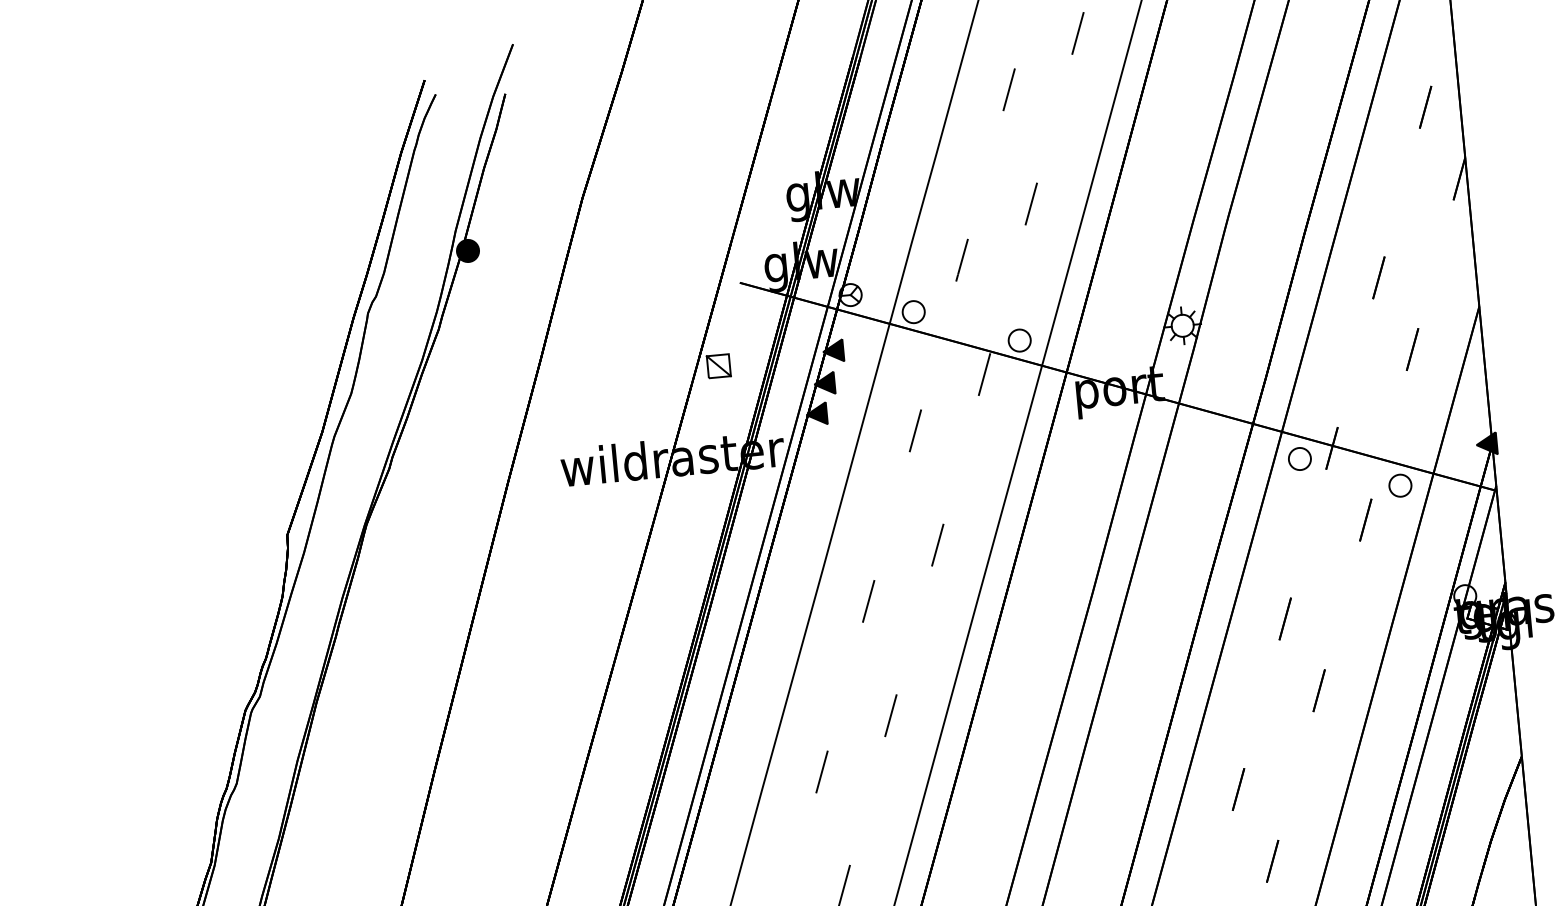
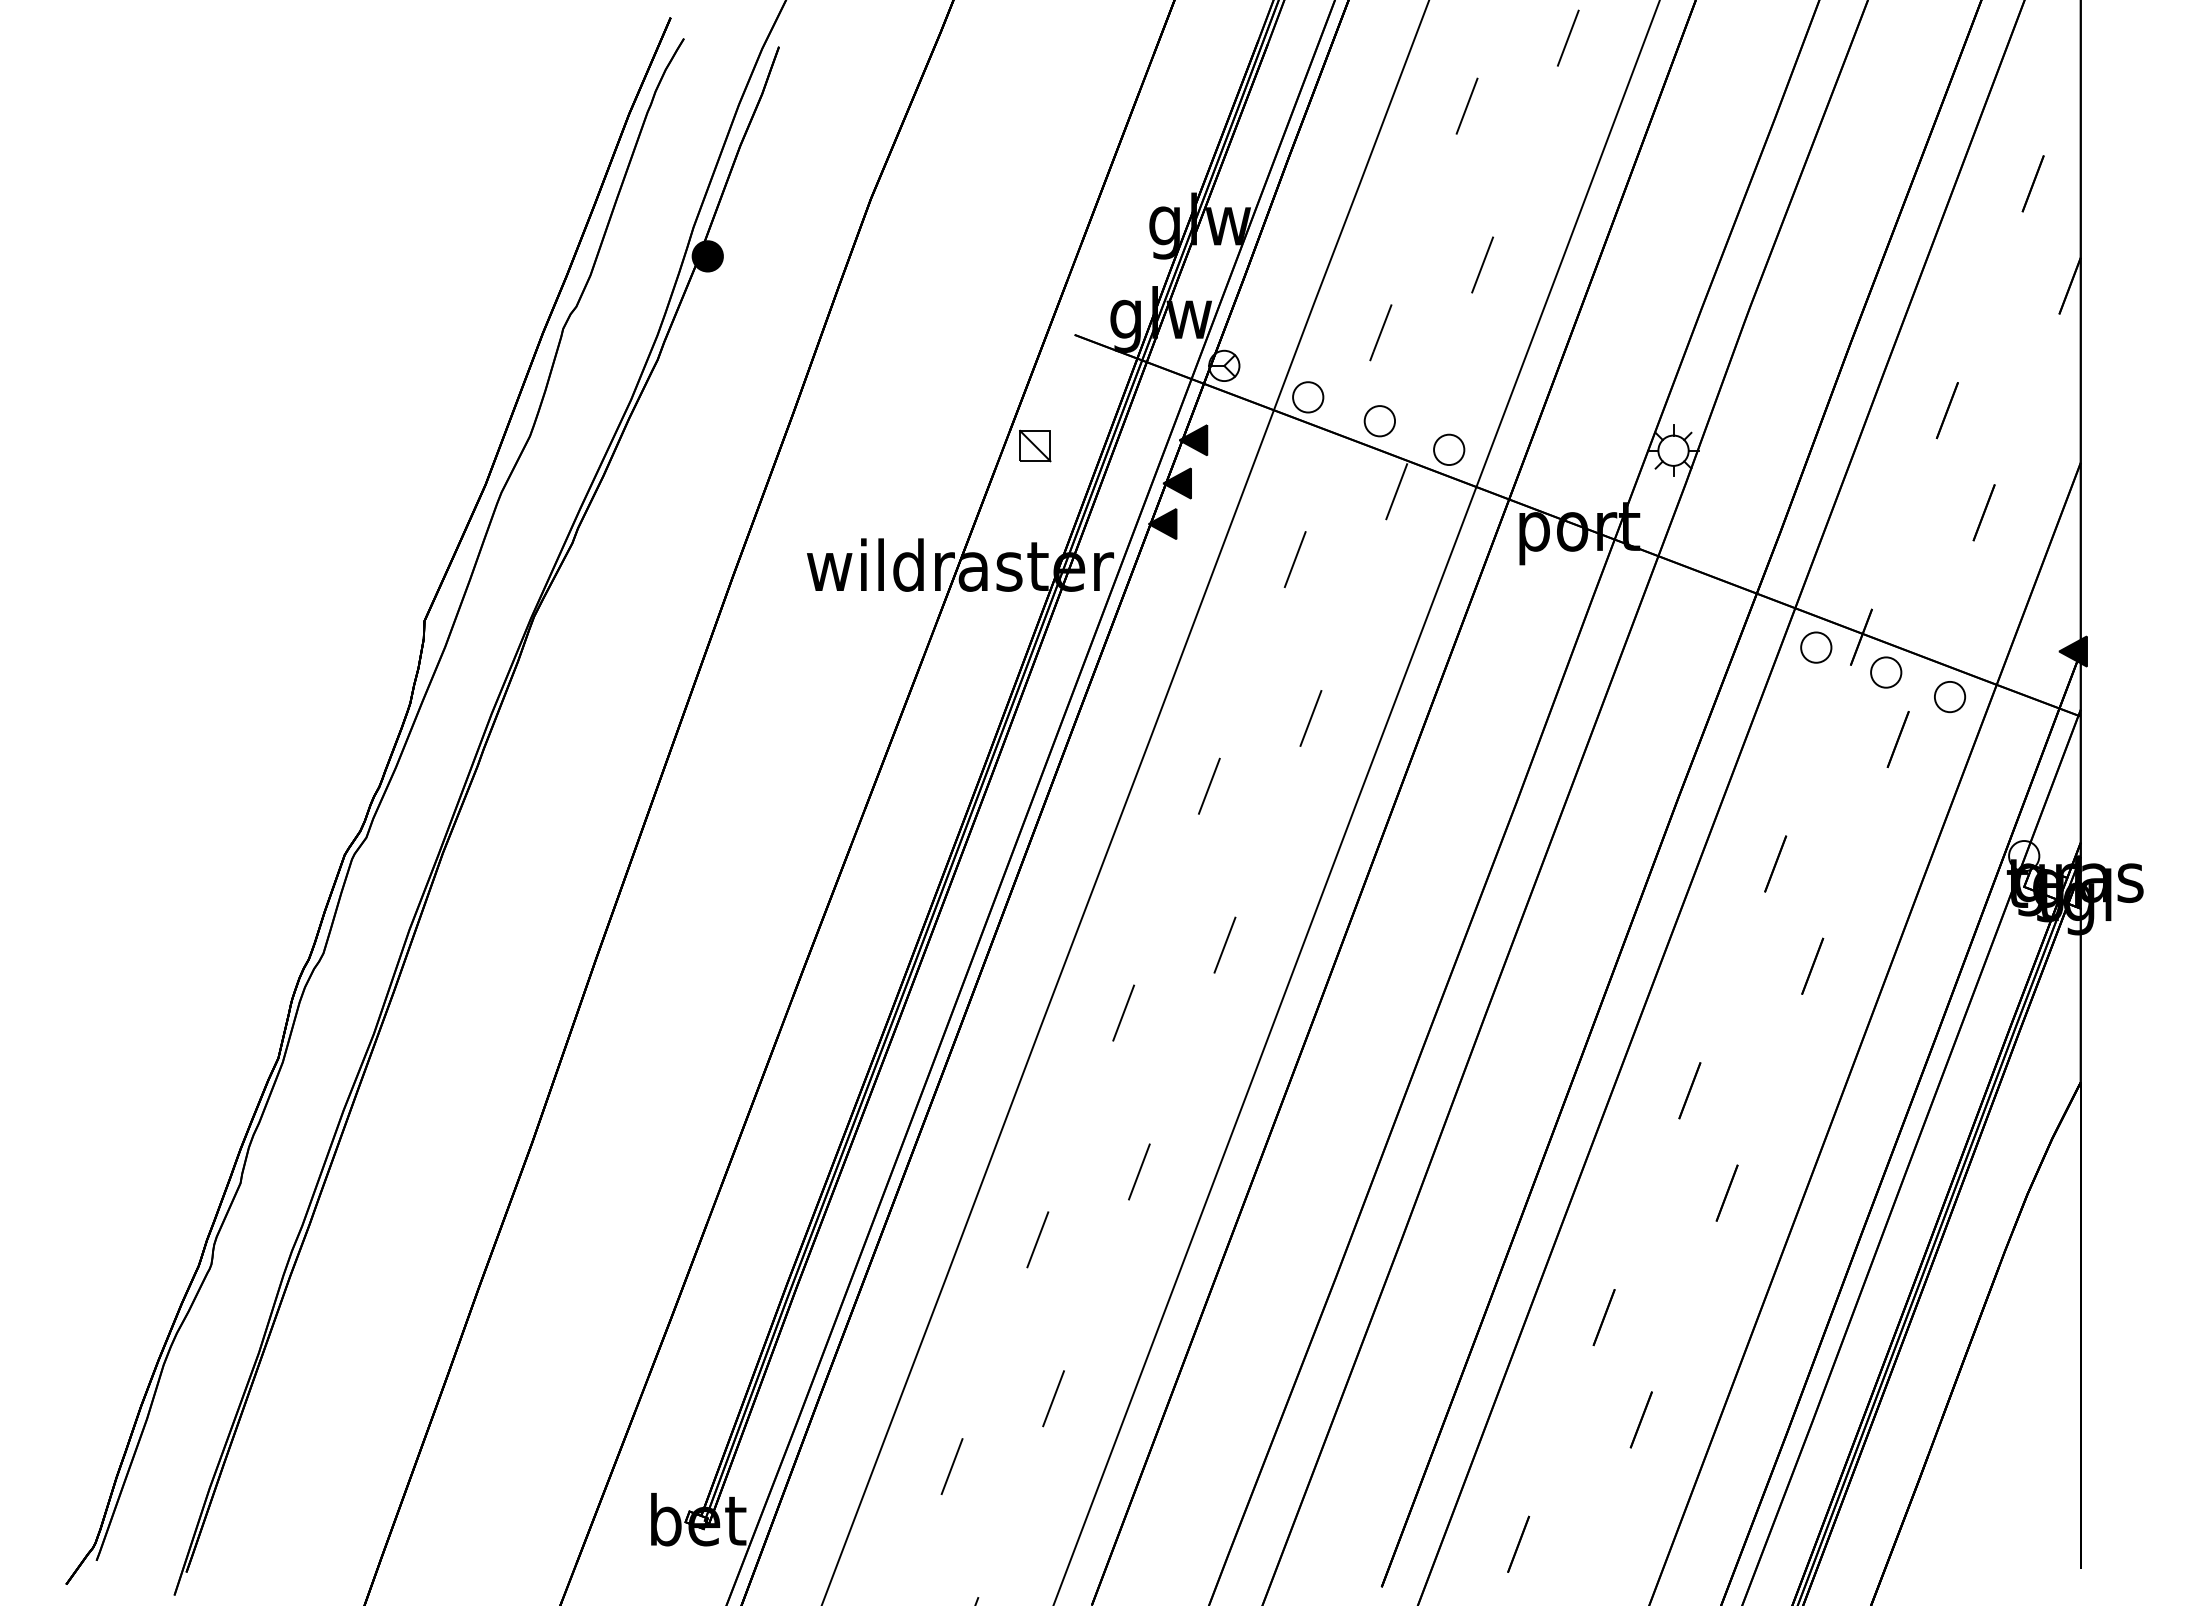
part: (967, 324) -> (1379, 421), added
part: (1352, 472) -> (1886, 672), added

